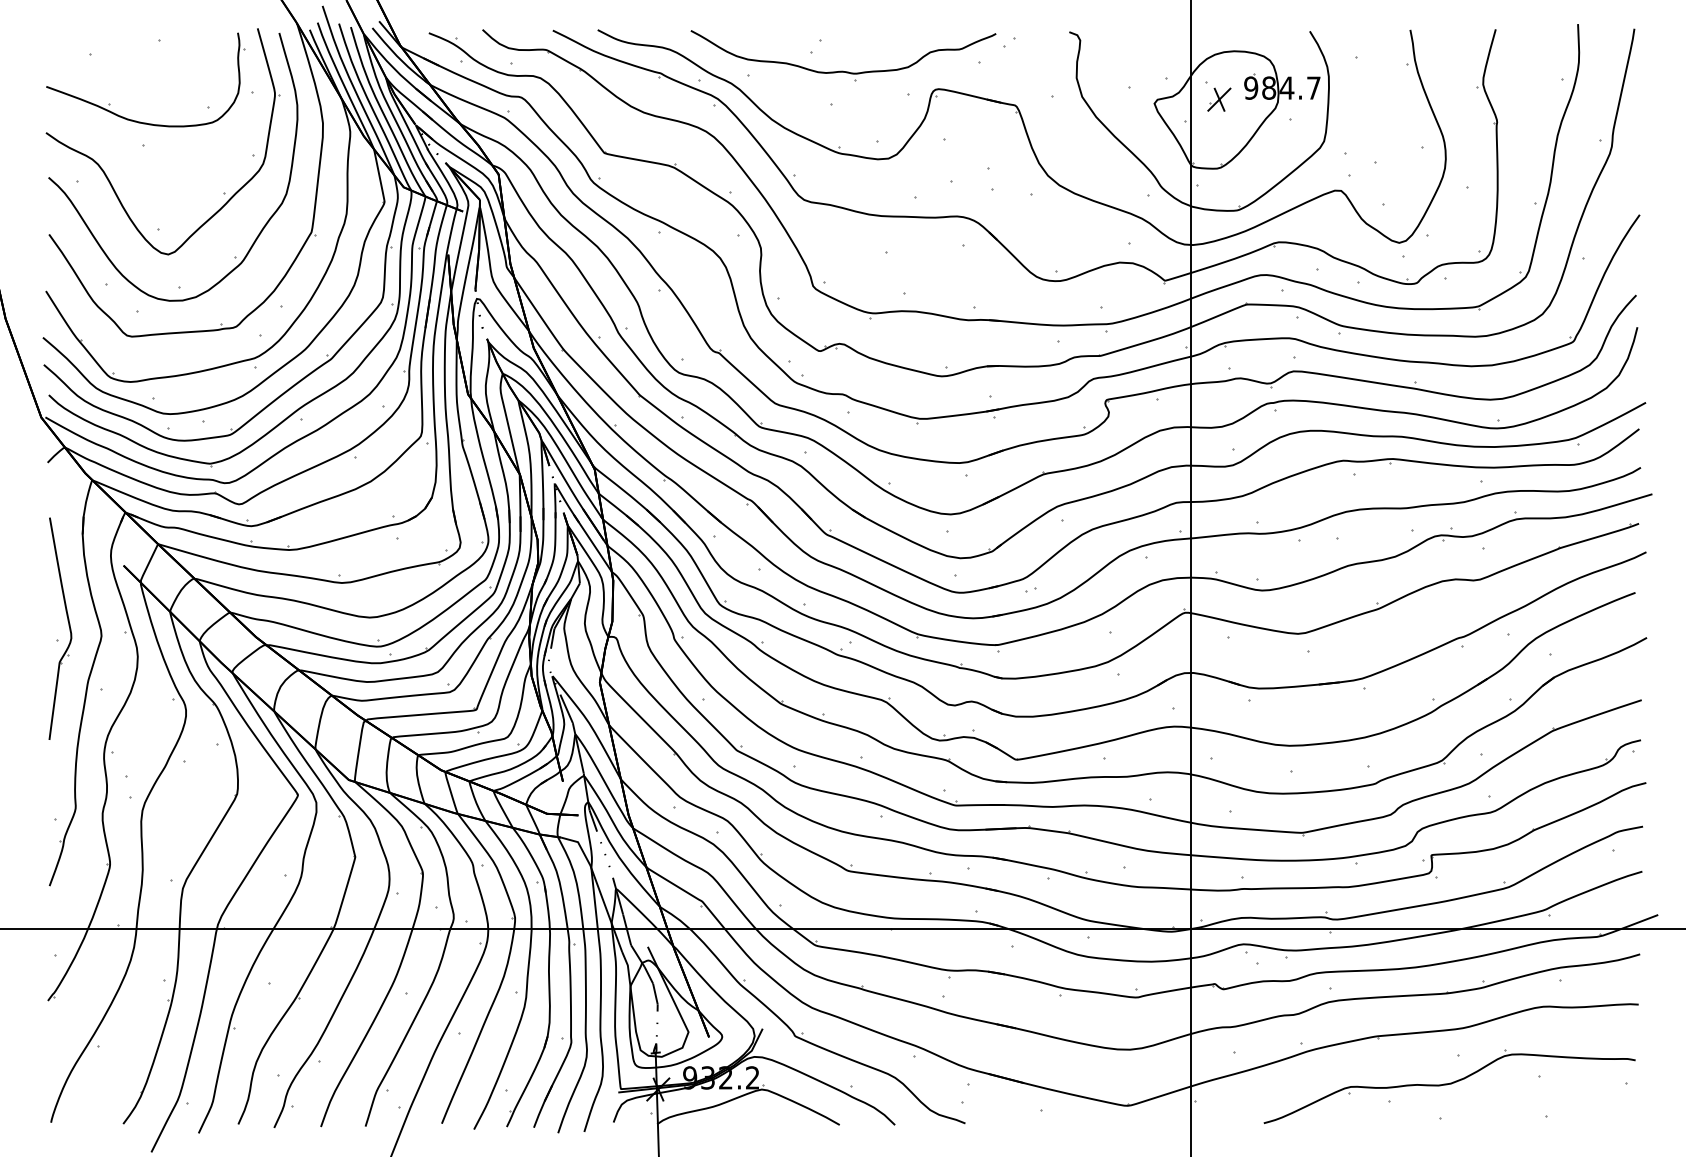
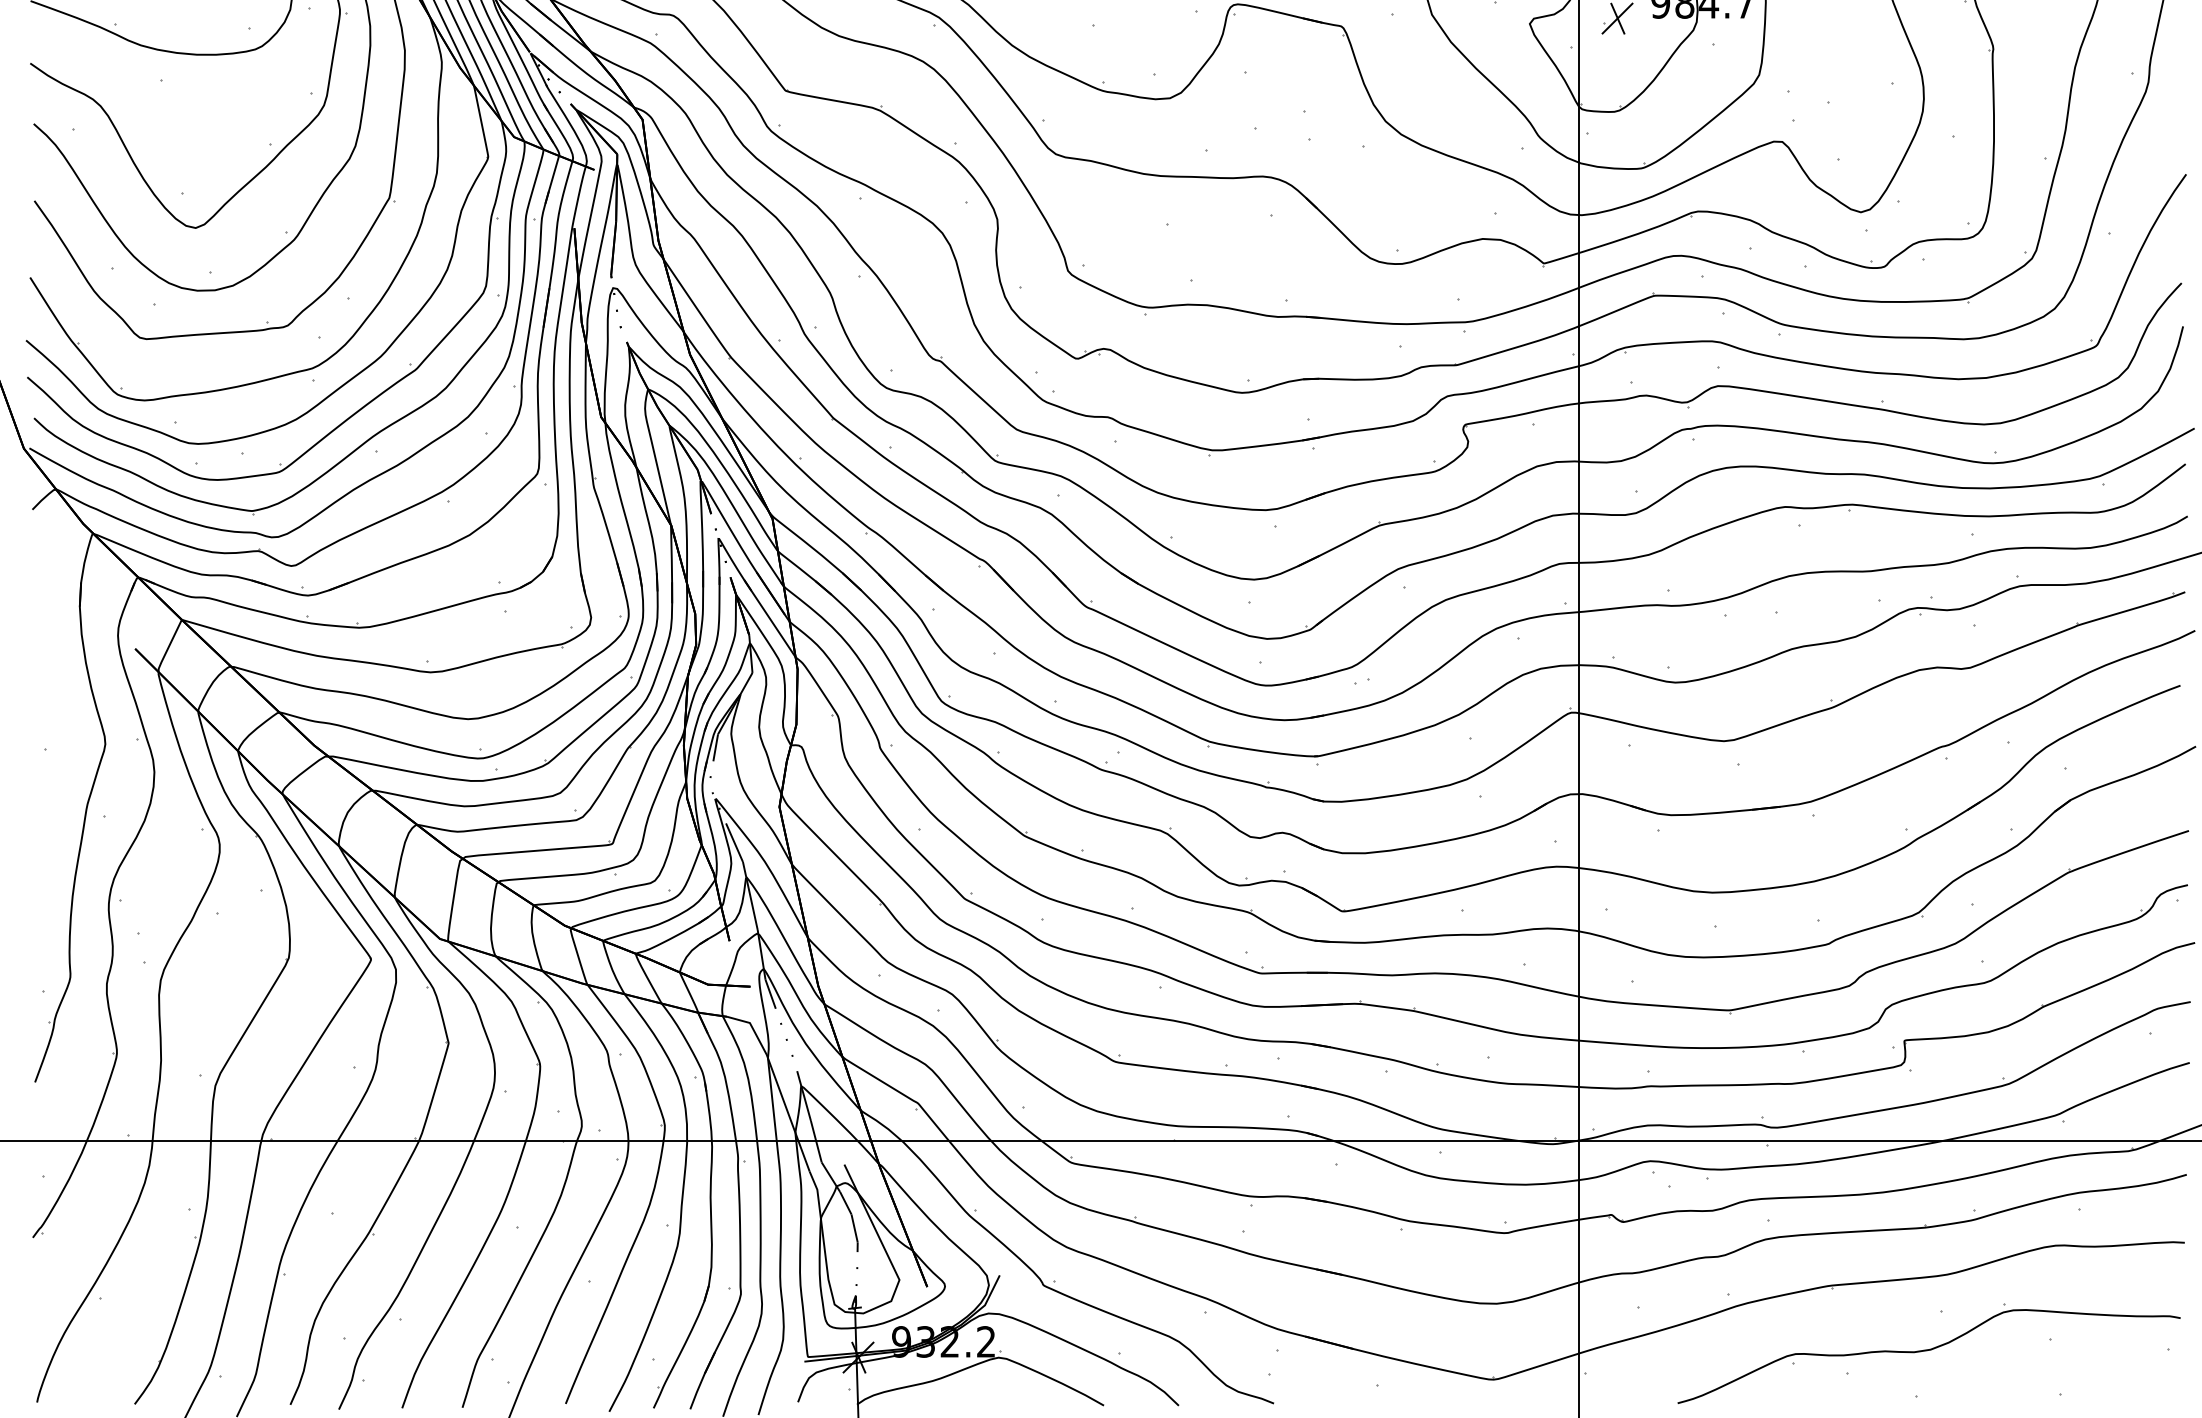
part: (68, 626) -> (60, 731), removed

